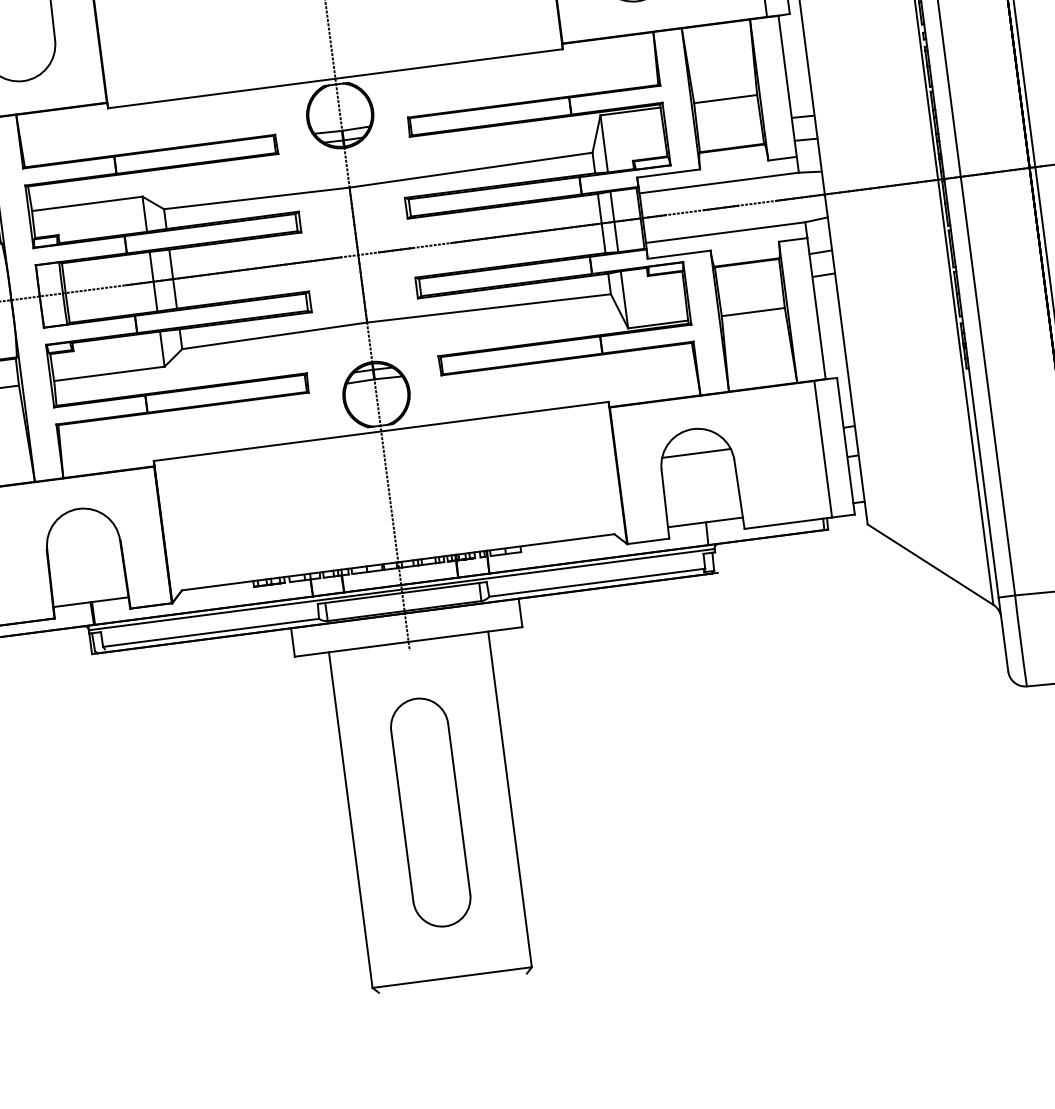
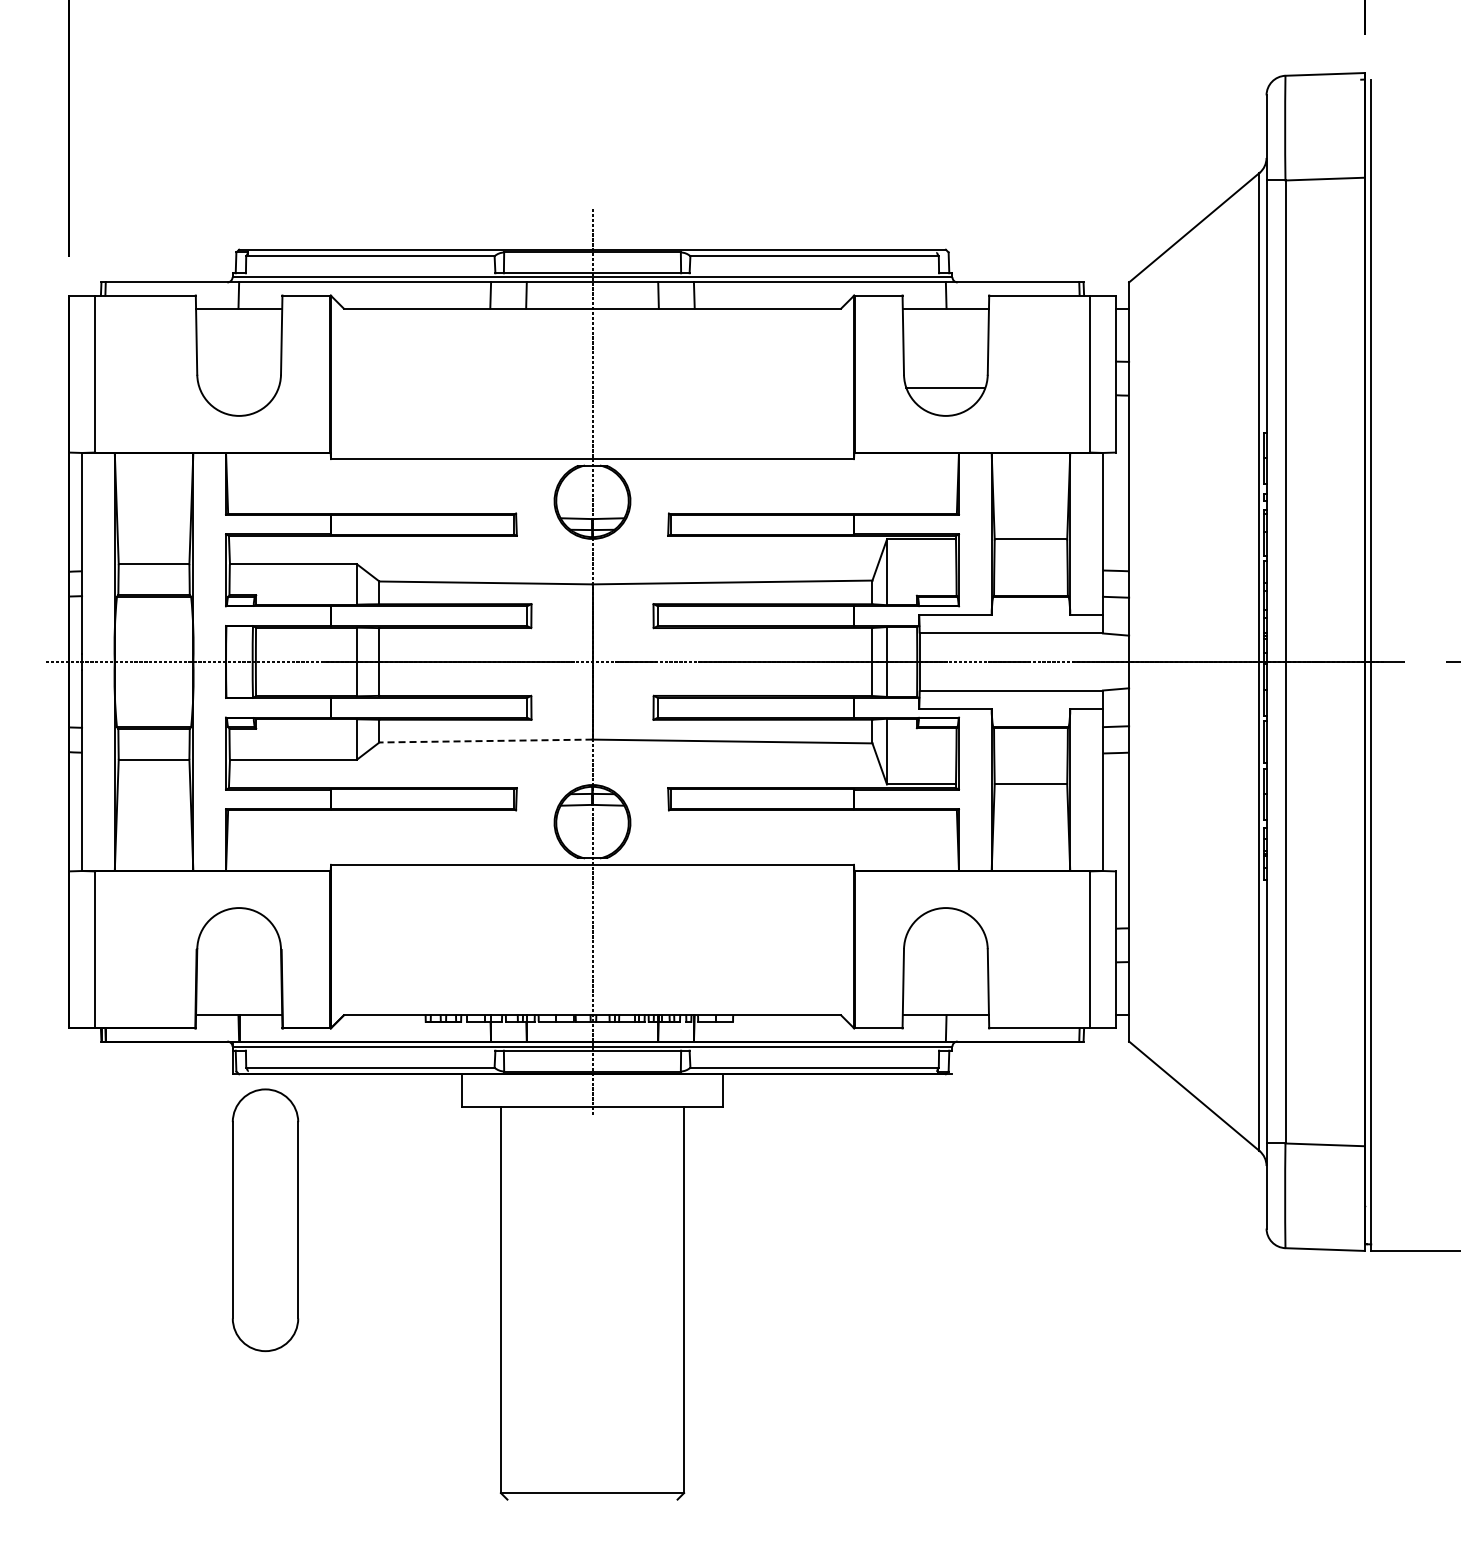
line: (274, 336) -> (485, 741), solid -> dashed
line: (696, 453) -> (945, 936), removed
part: (430, 812) -> (265, 1220), moved

